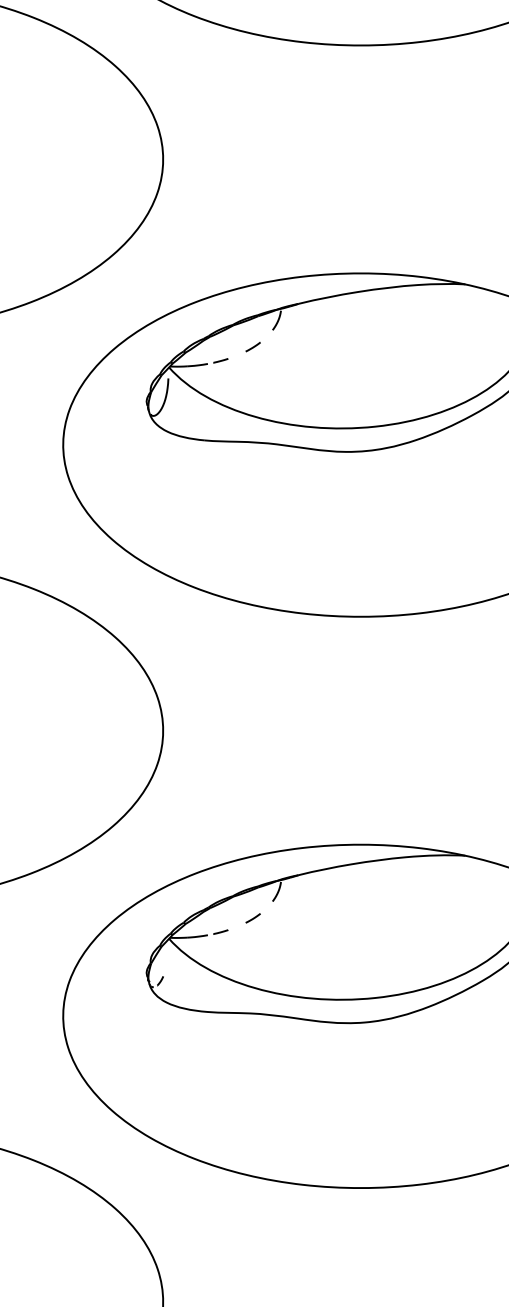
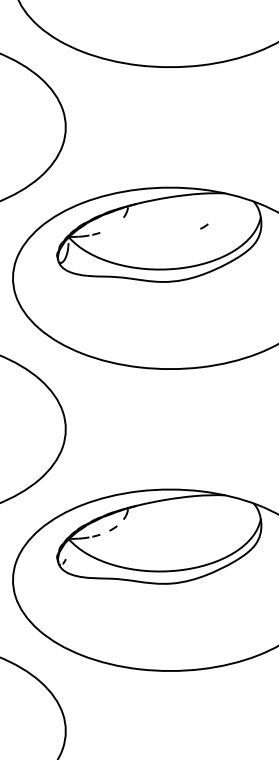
curve: (253, 346) -> (204, 226), moved

